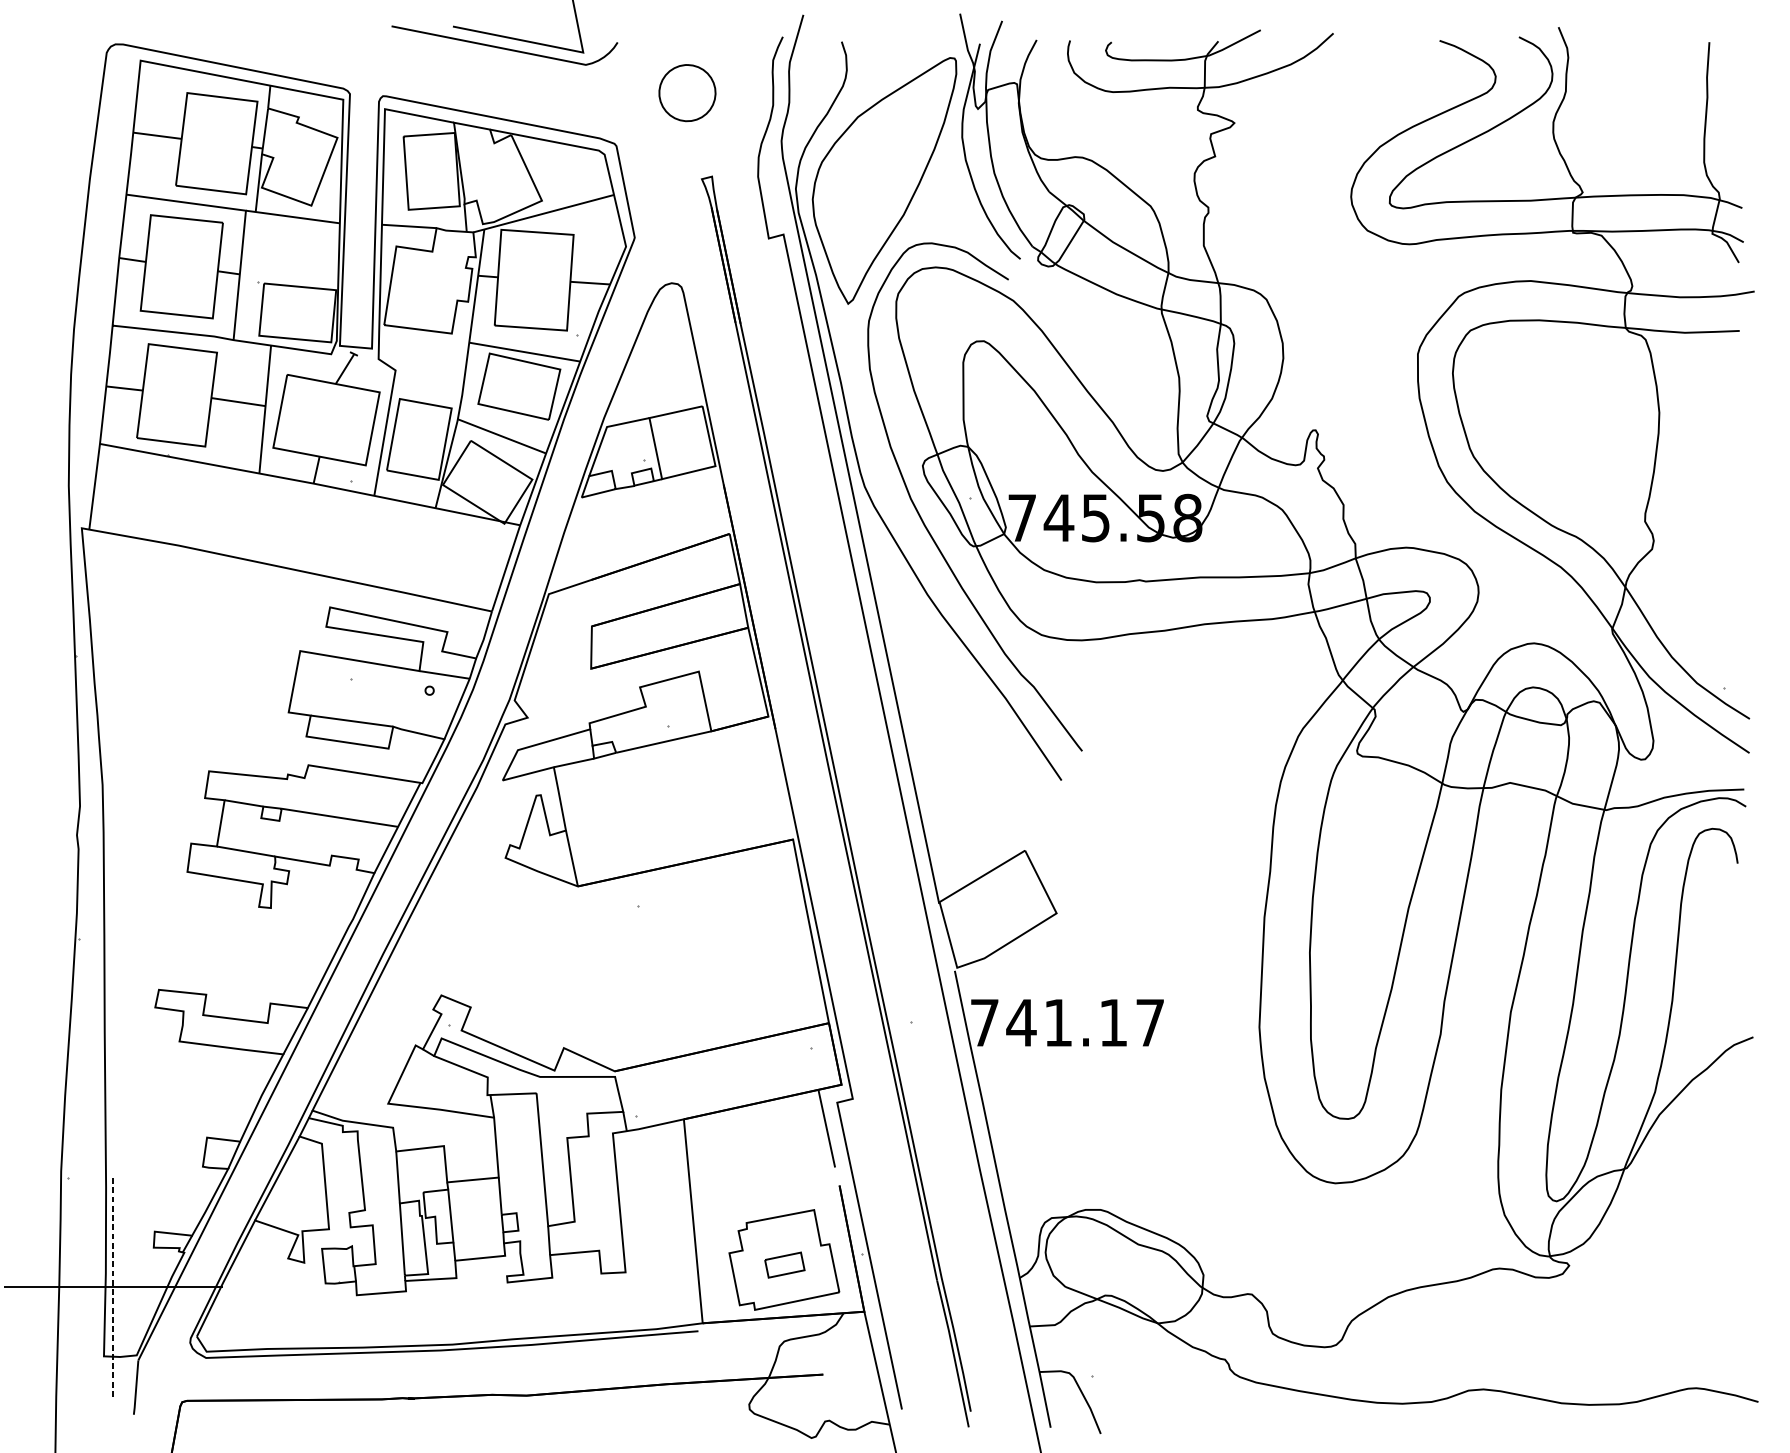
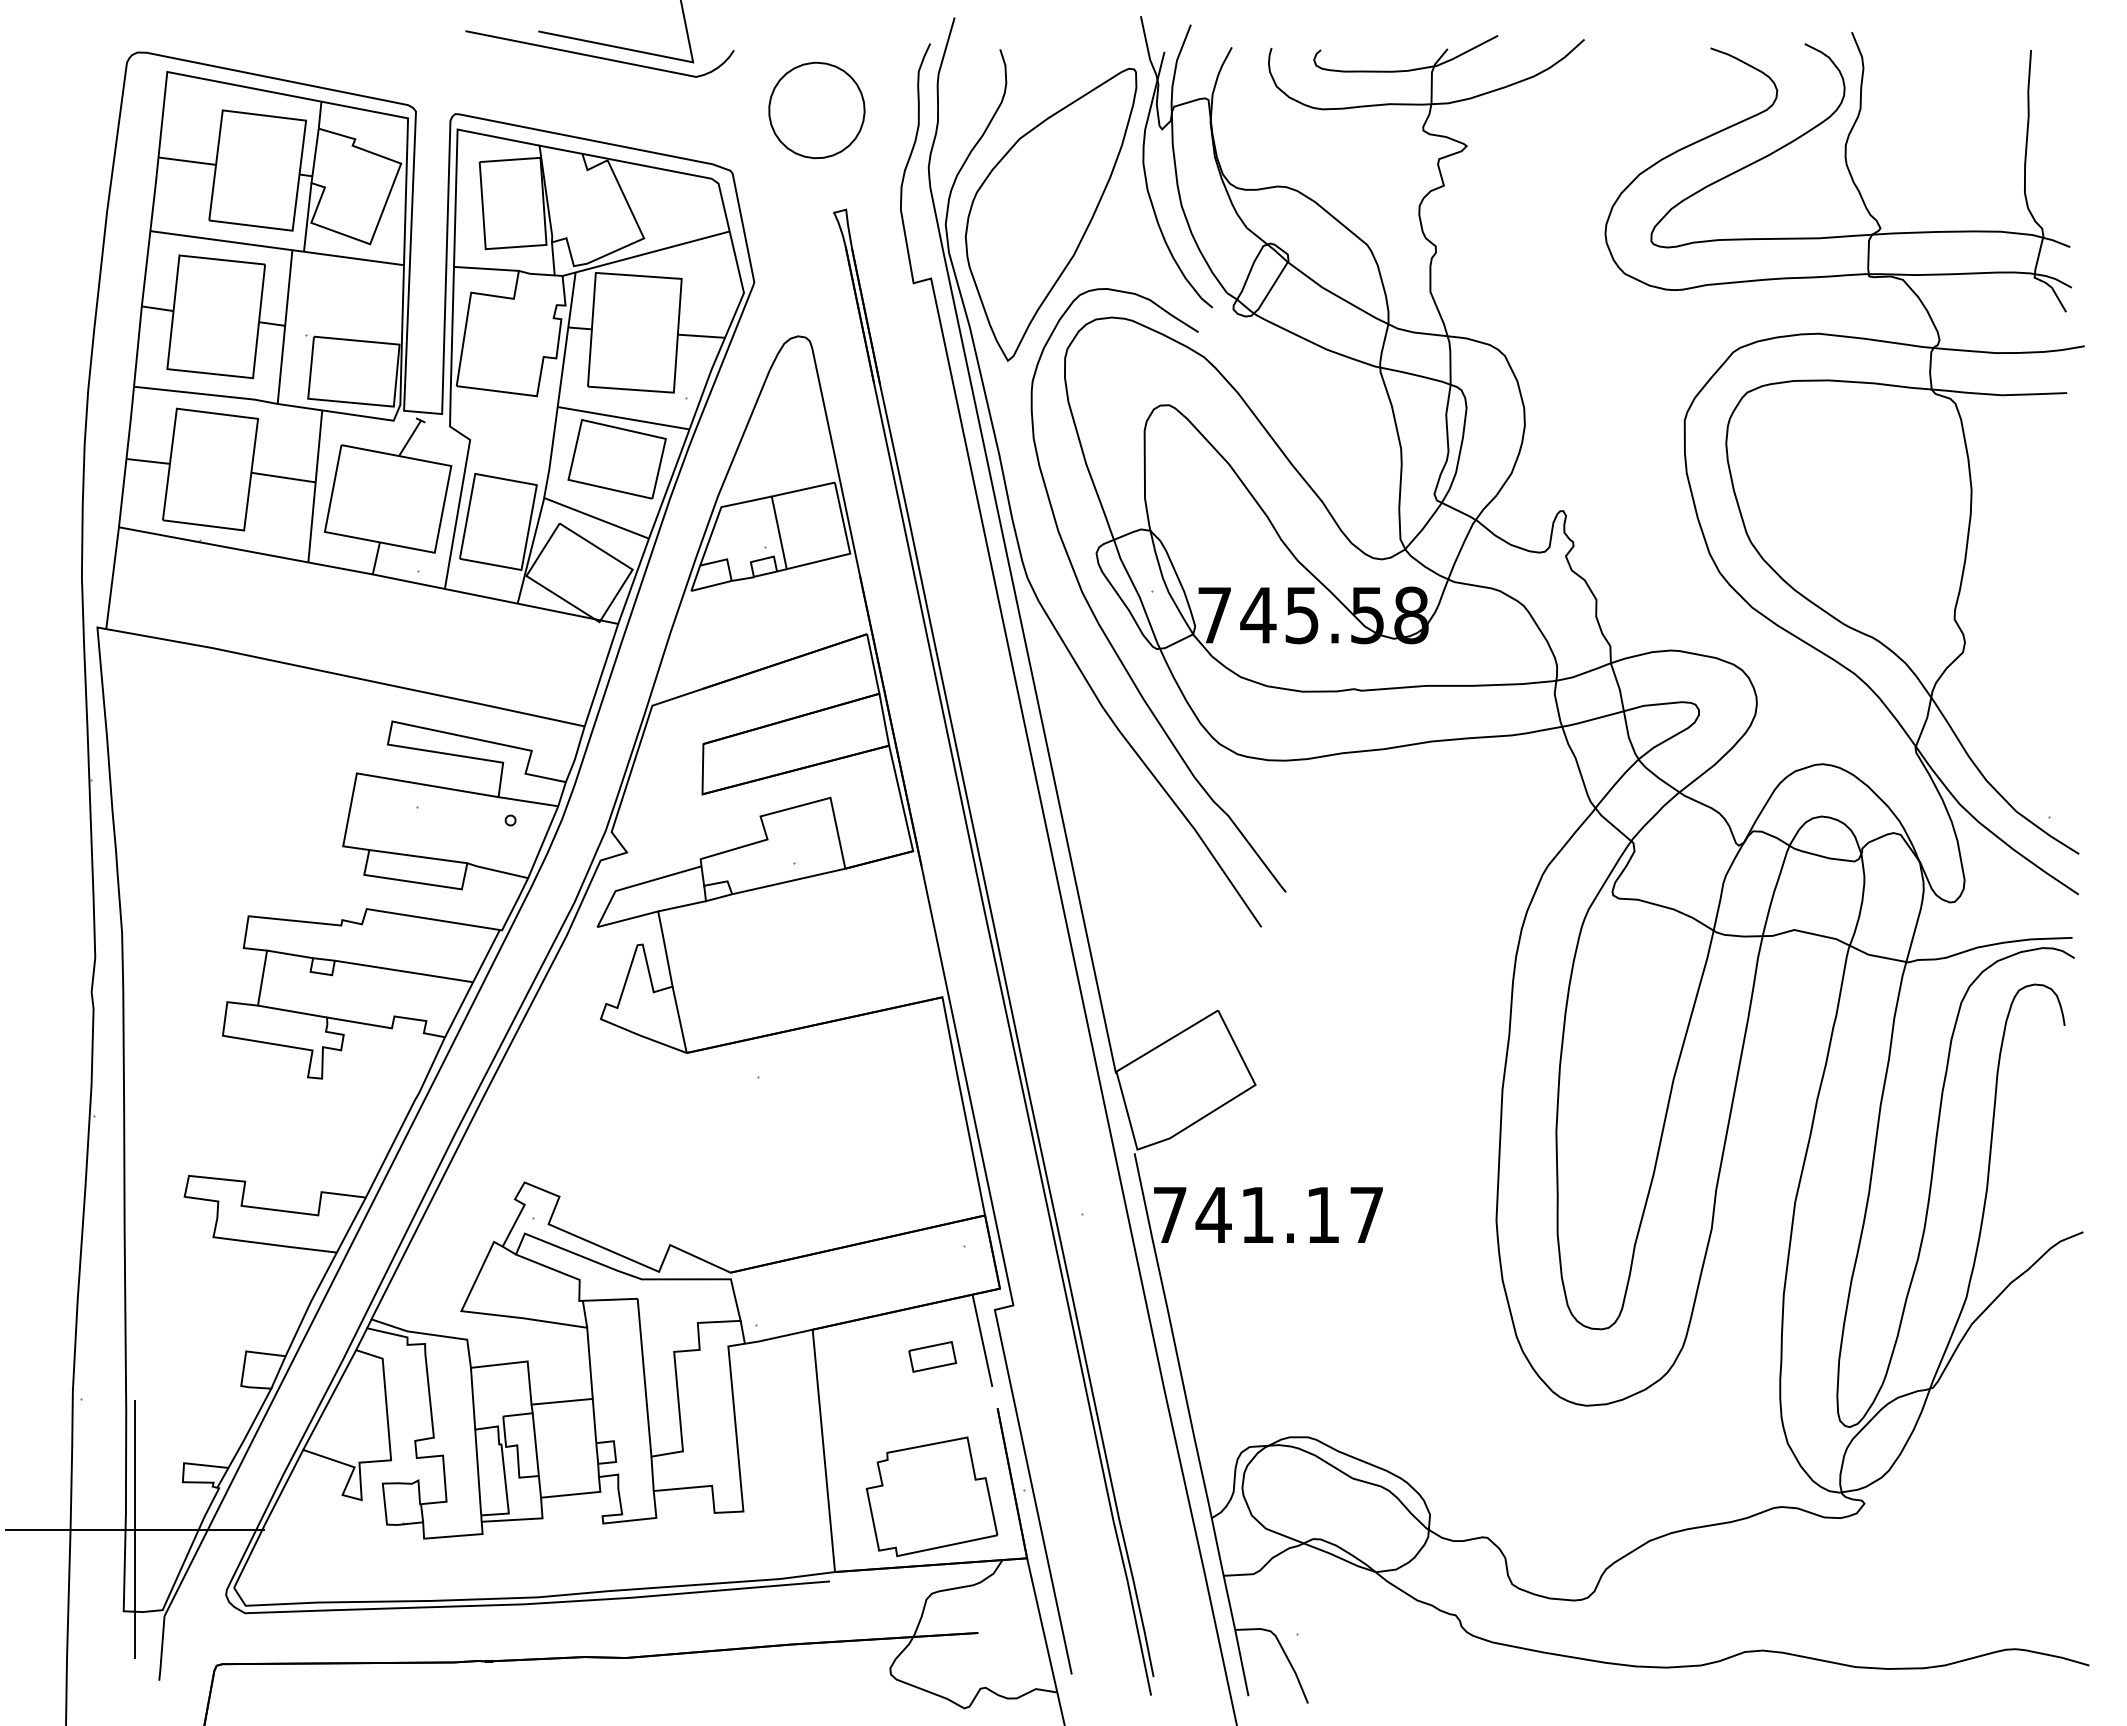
part: (687, 93) -> (816, 110), size x1.43
part: (784, 1264) -> (932, 1356), moved
line: (113, 1287) -> (135, 1529), dashed -> solid

